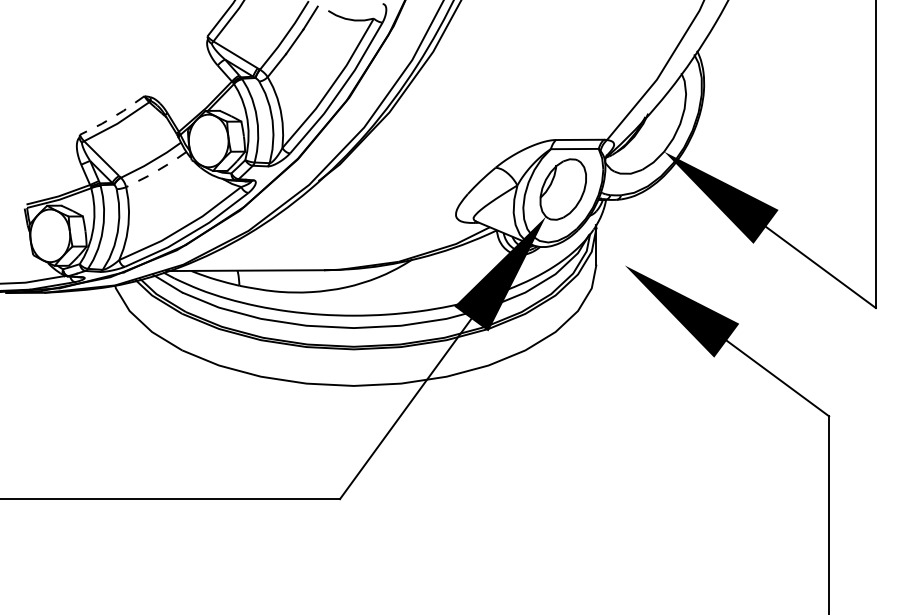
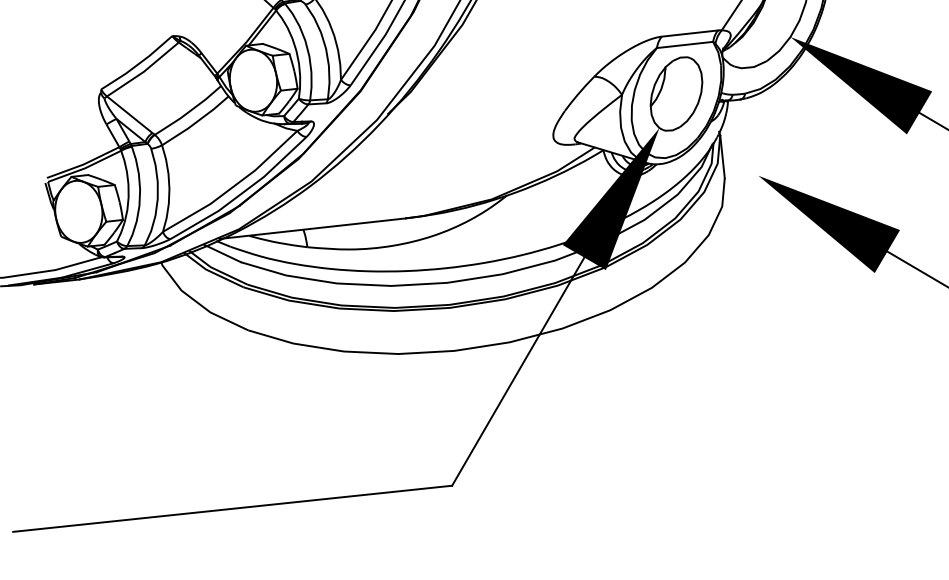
line: (112, 117) -> (137, 65), dashed -> solid
line: (156, 171) -> (195, 123), dashed -> solid

